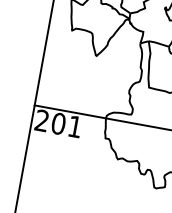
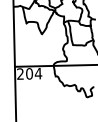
text: (75, 126) -> (38, 73), 201 -> 204

